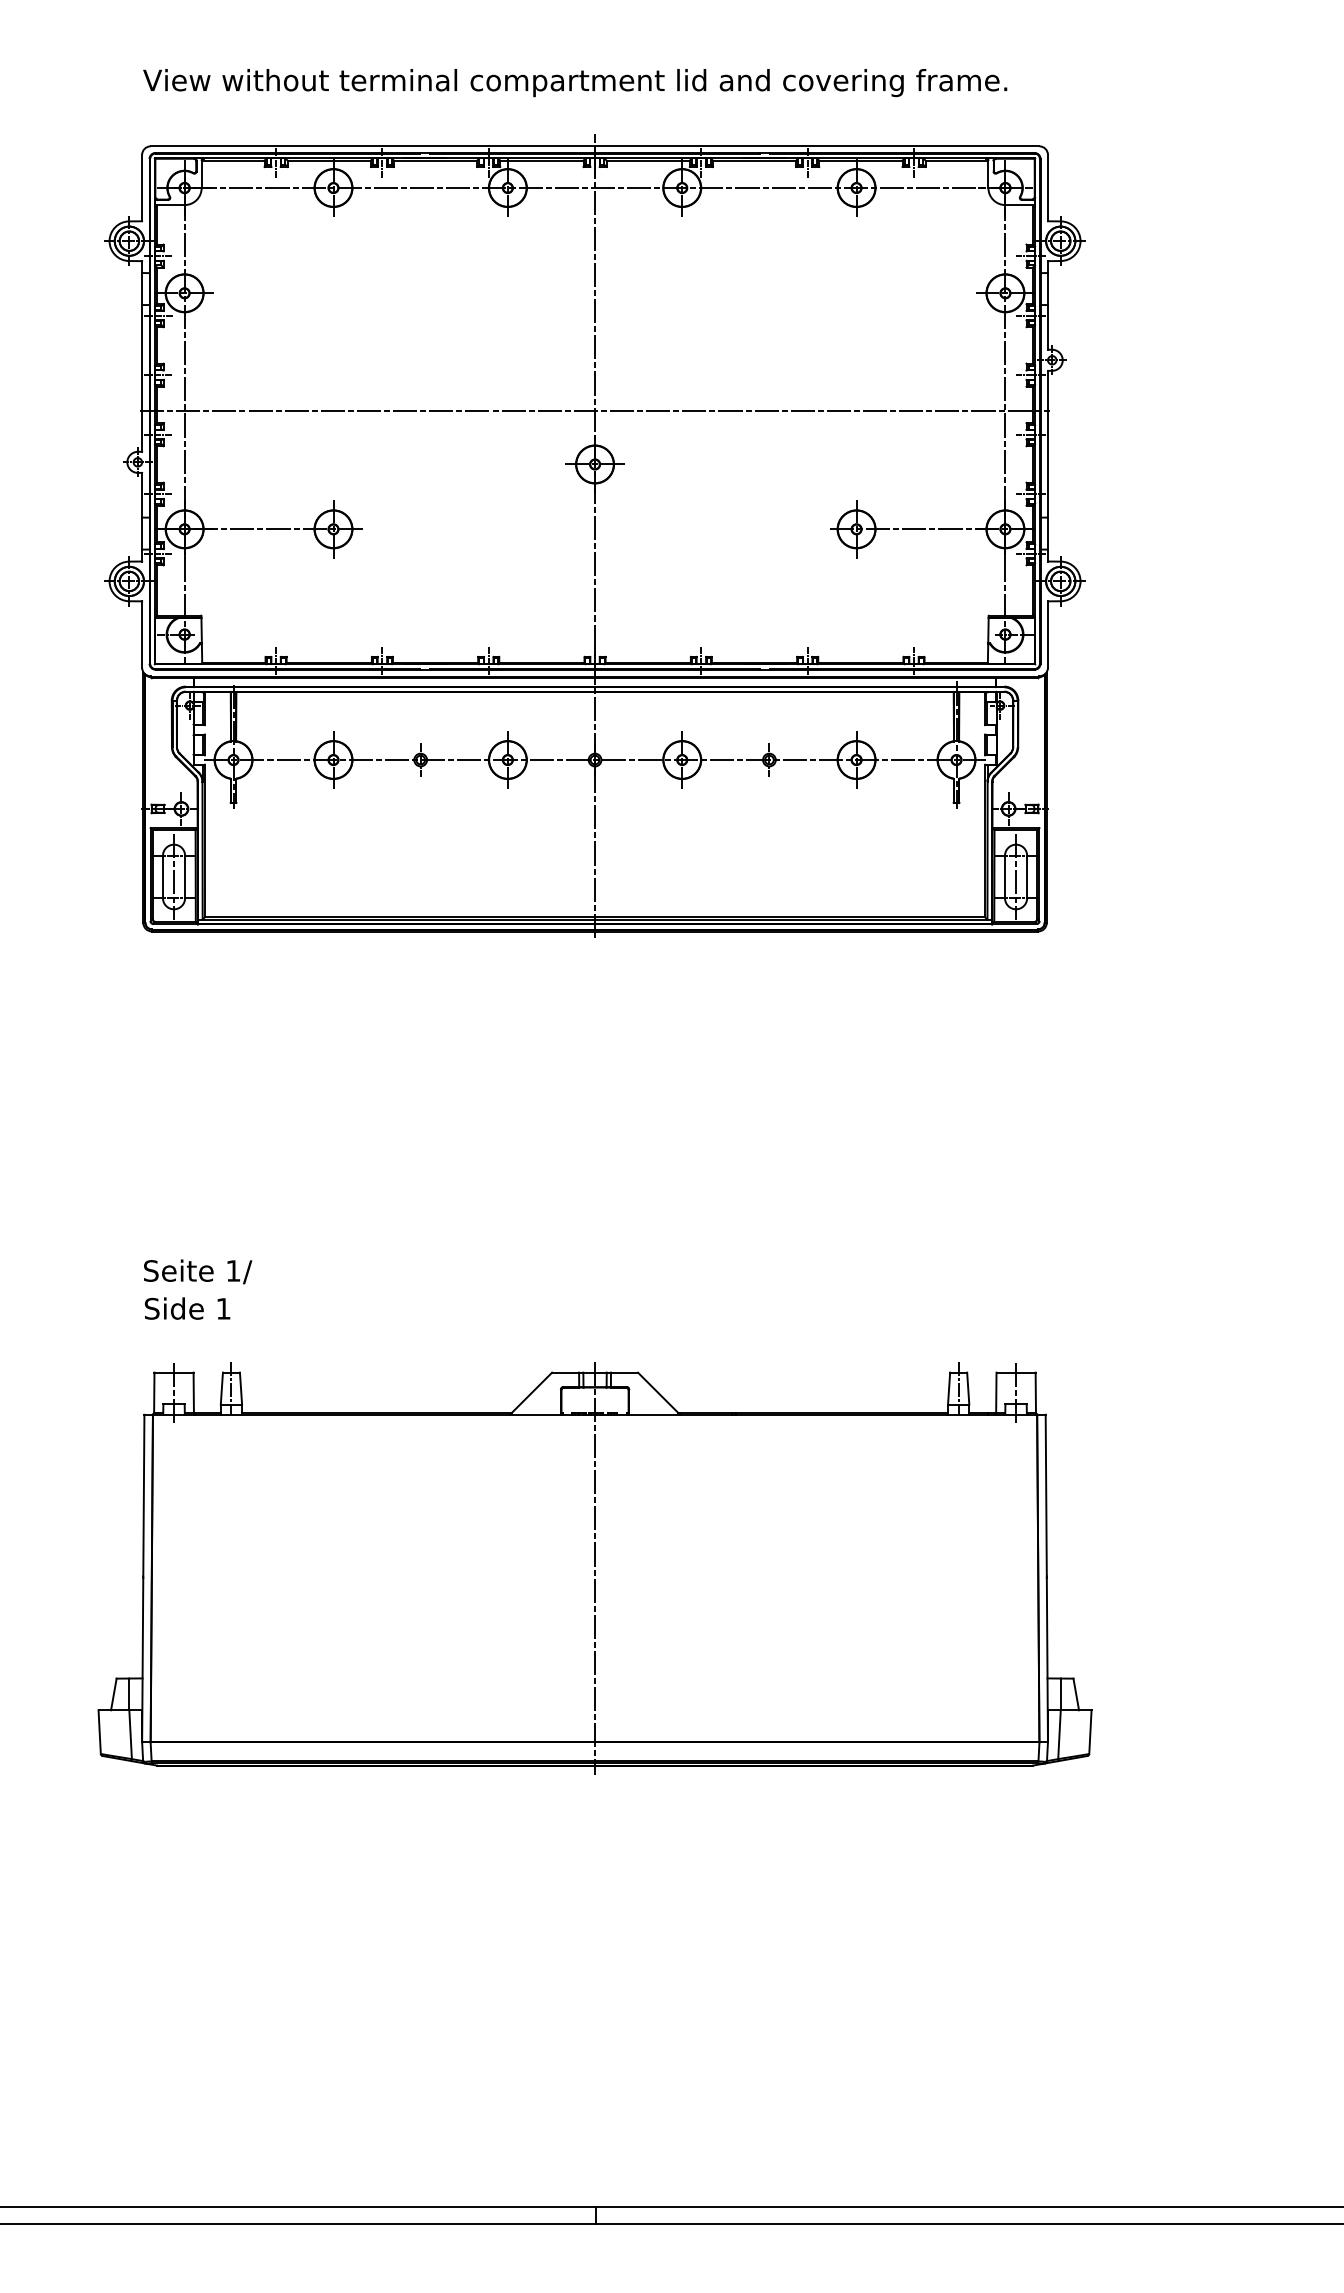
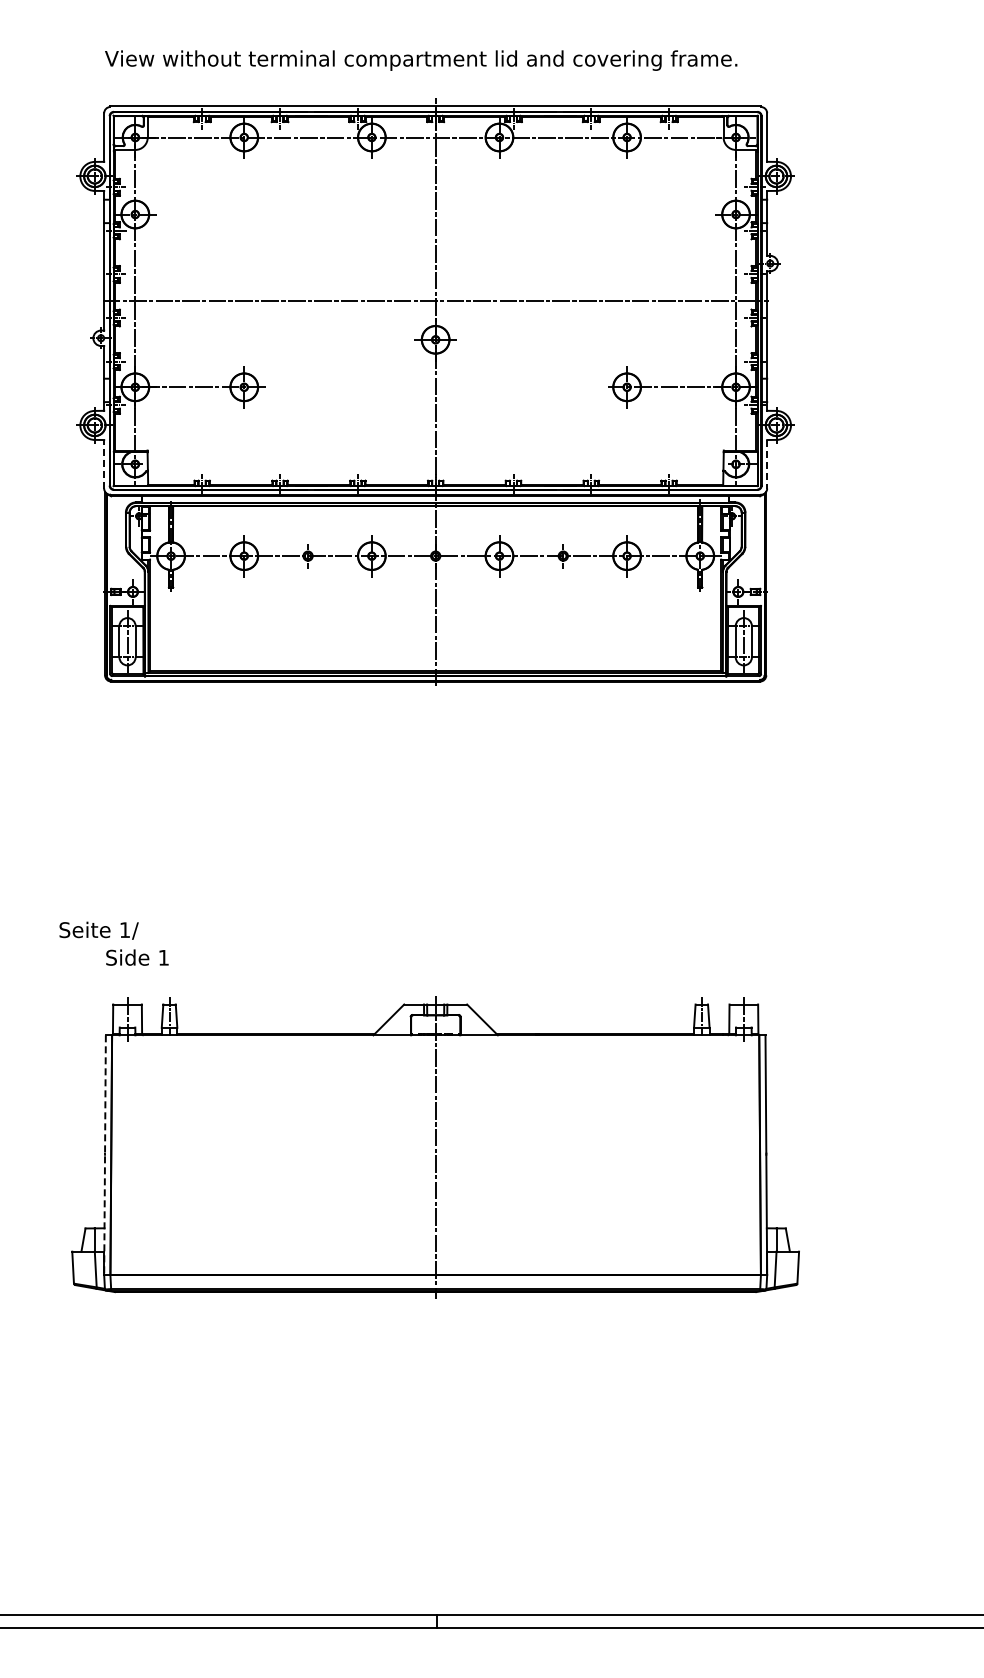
line: (142, 633) -> (104, 463), solid -> dashed
line: (1048, 634) -> (767, 464), solid -> dashed
text: (197, 1271) -> (98, 930), moved
line: (143, 1578) -> (105, 1155), solid -> dashed

